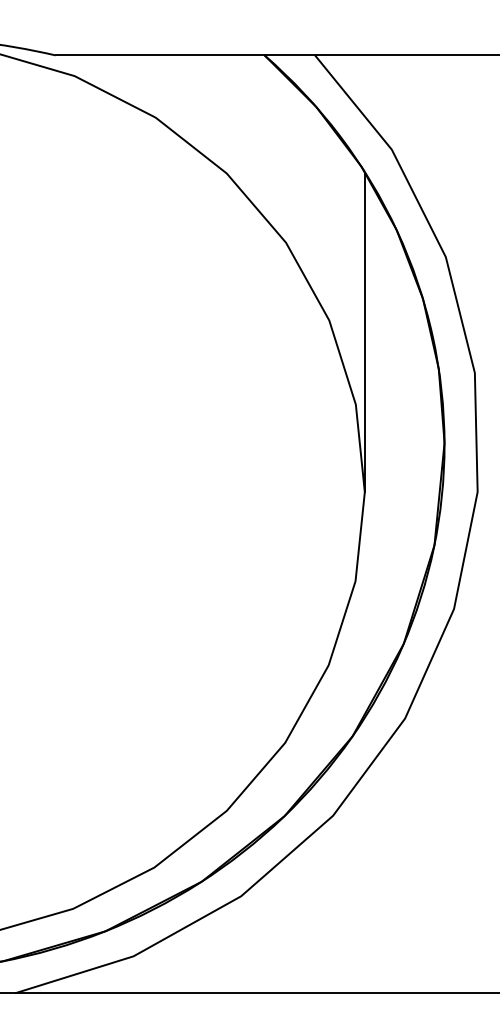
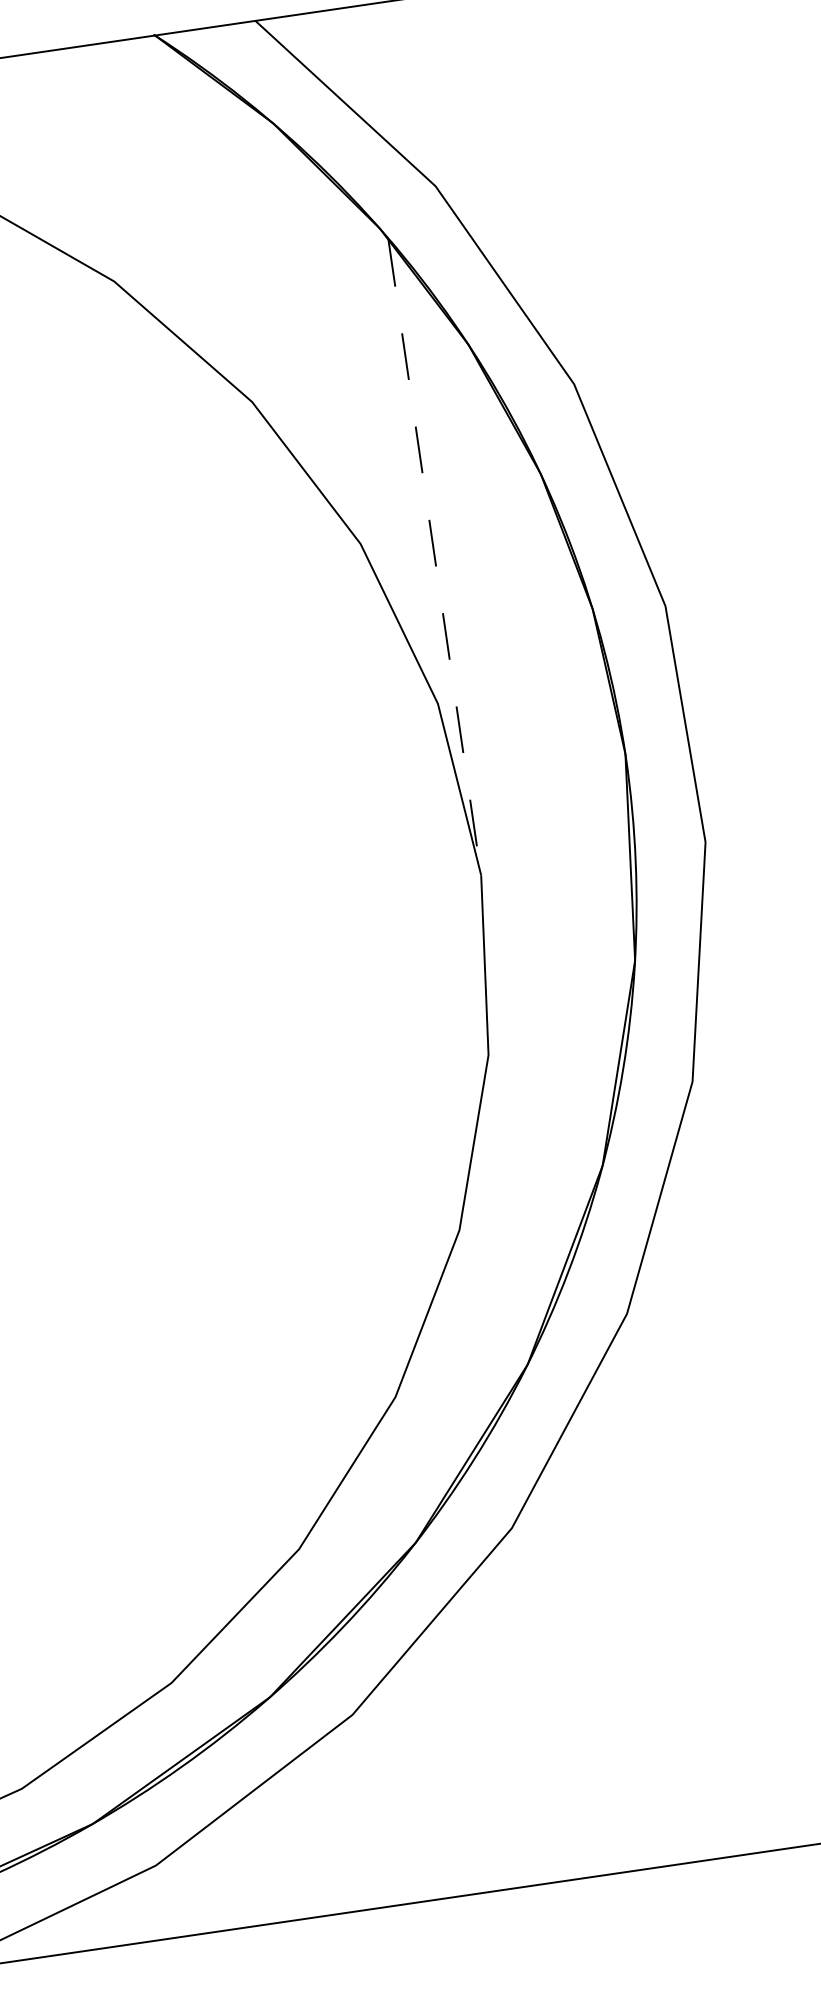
line: (364, 332) -> (434, 557), solid -> dashed

